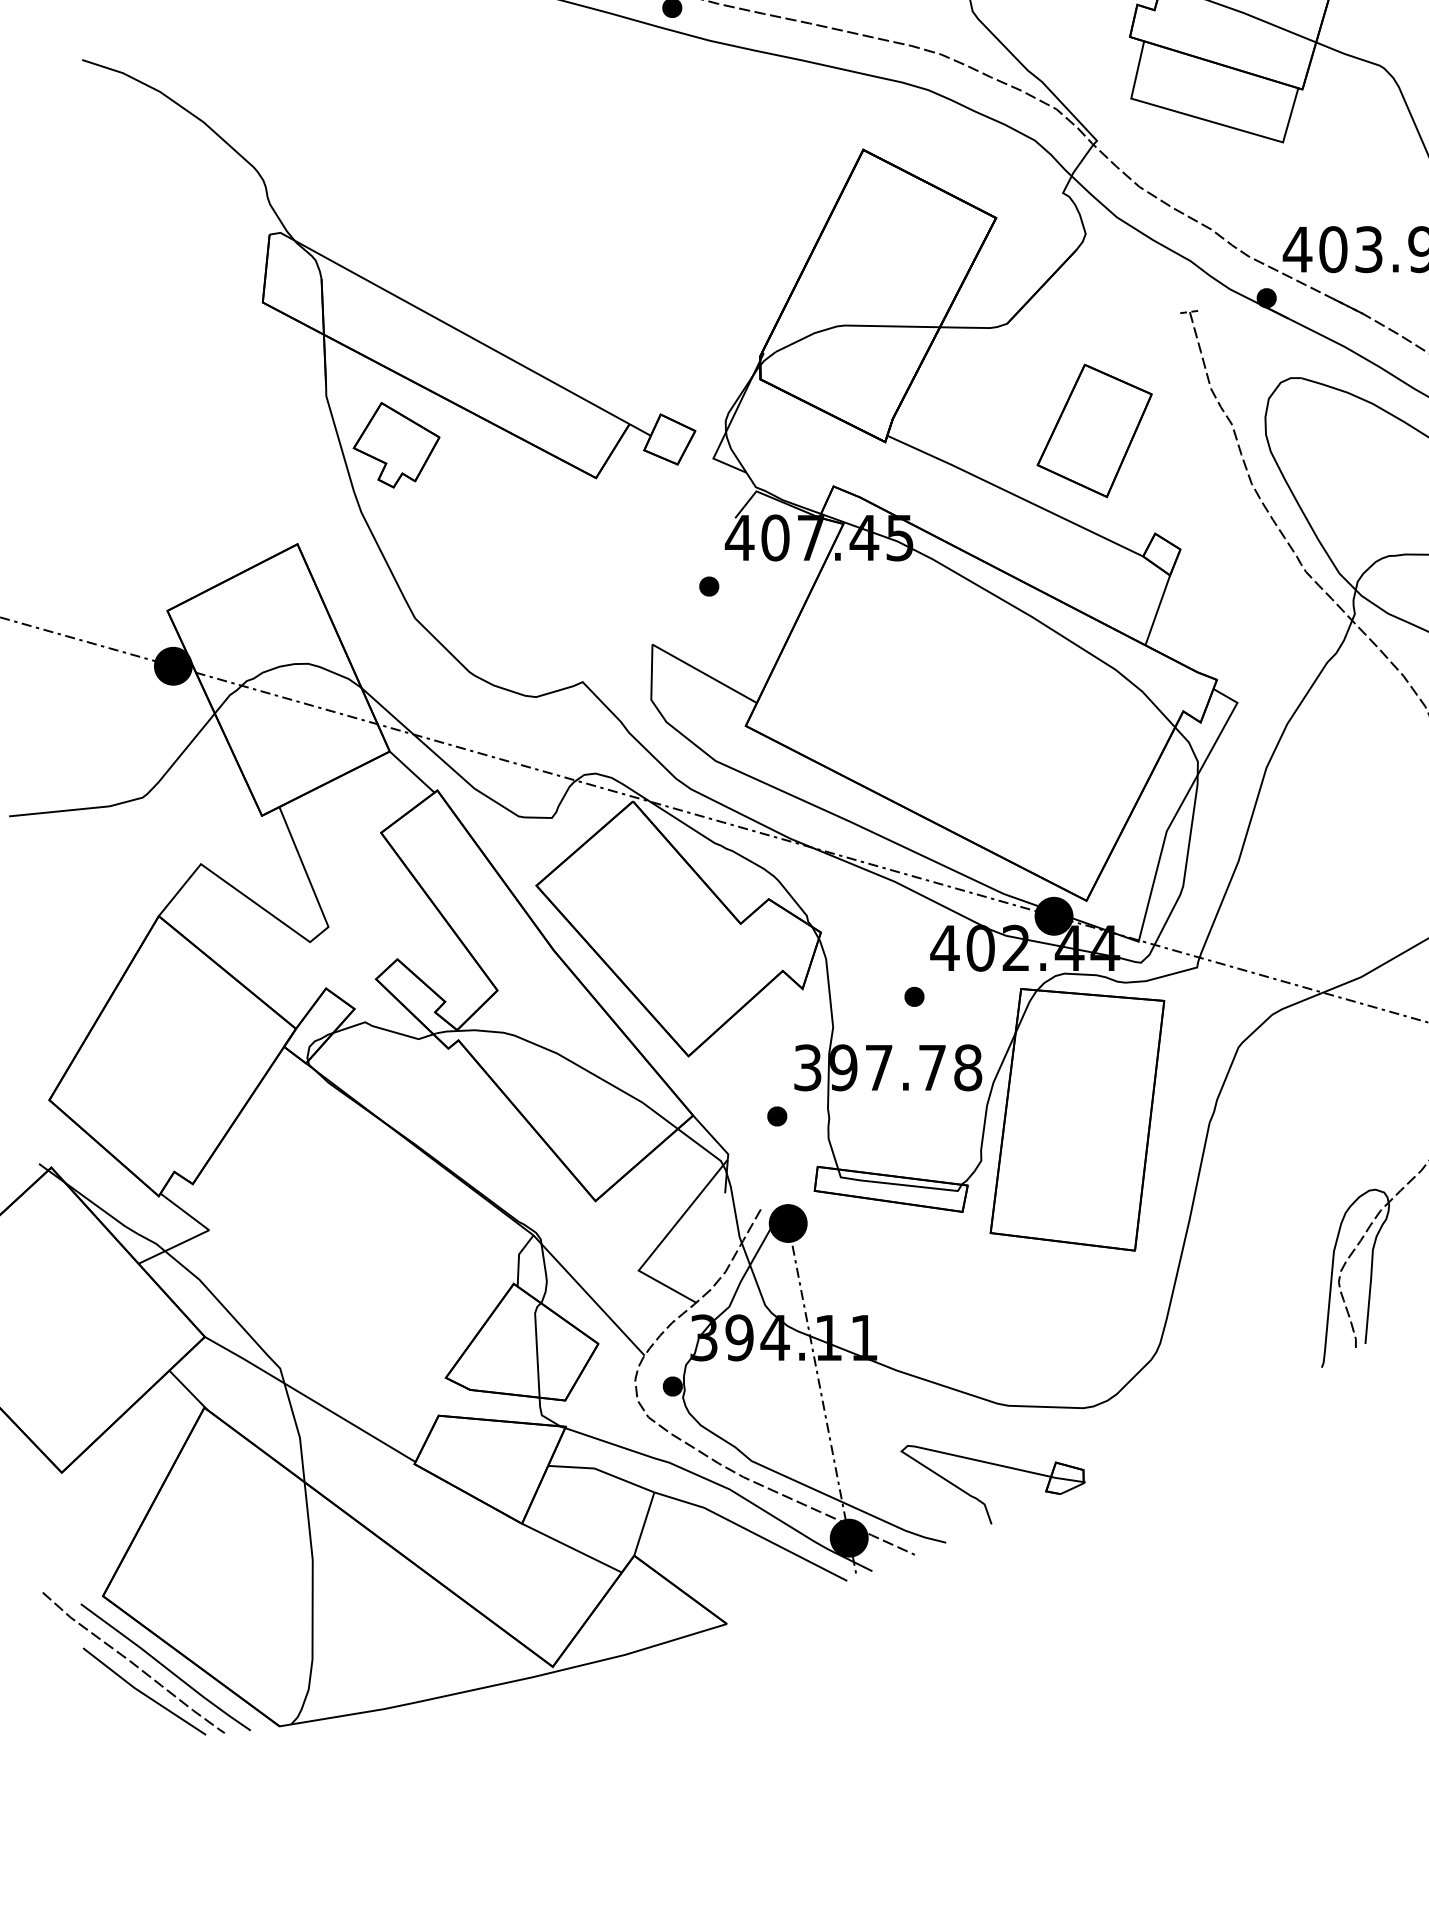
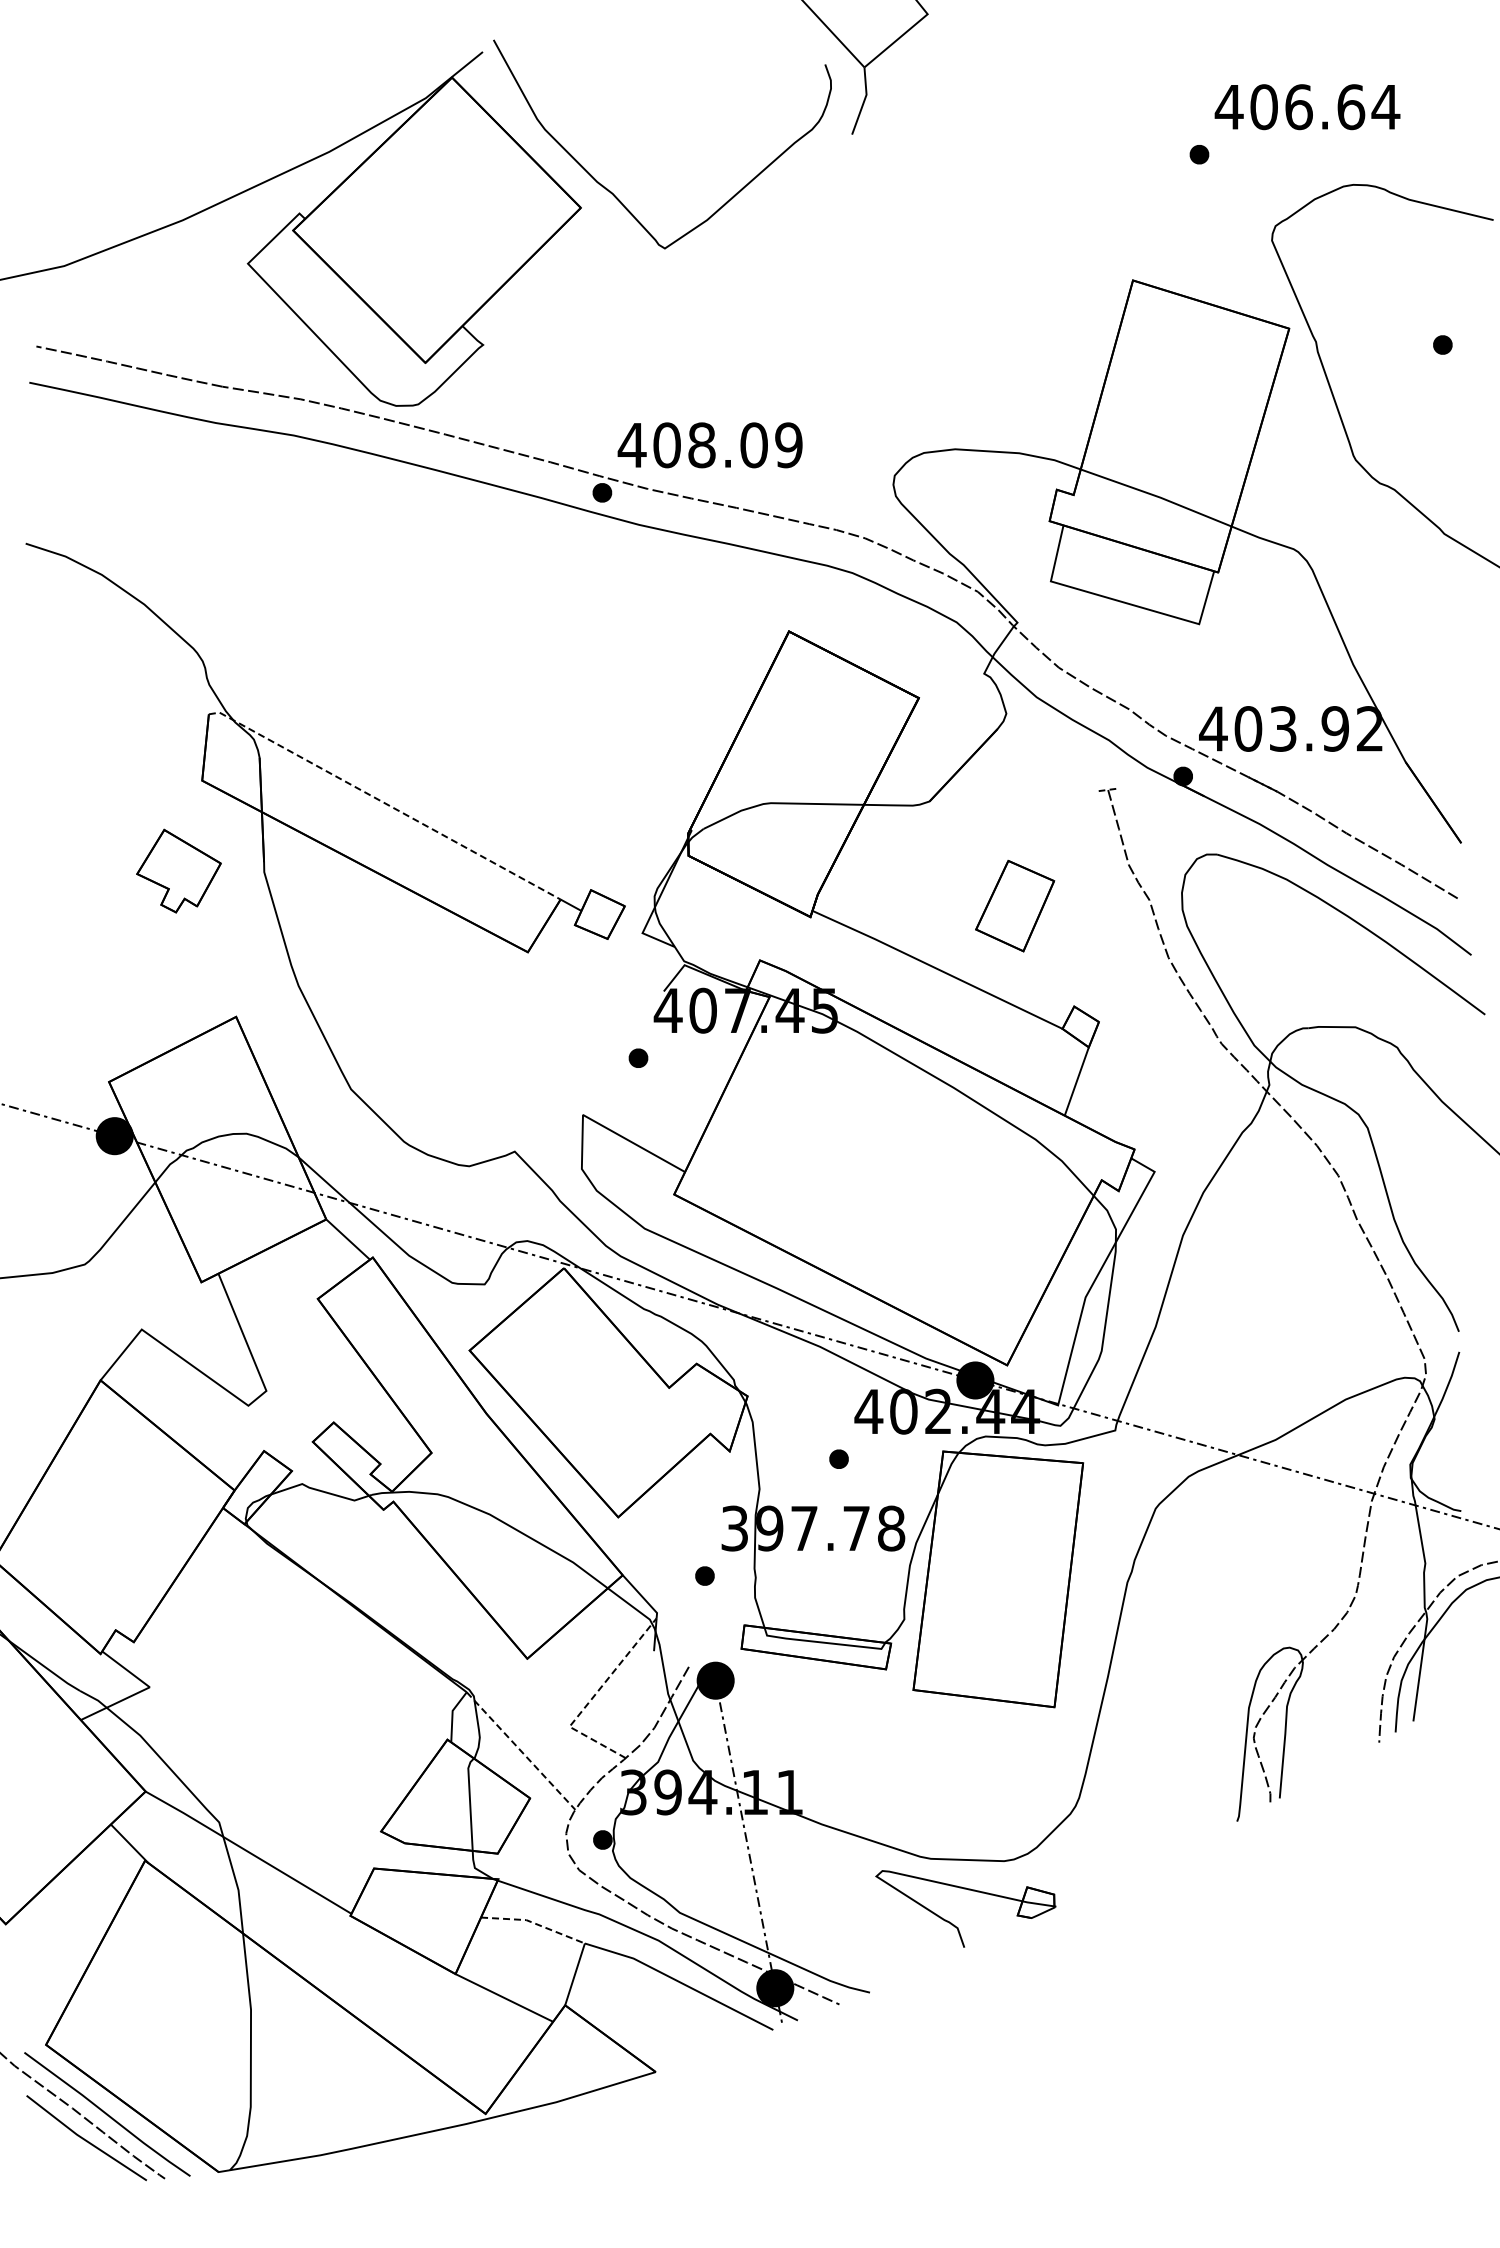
line: (450, 325) -> (385, 803), solid -> dashed
part: (1094, 430) -> (1014, 905), size x0.7
part: (396, 444) -> (178, 870), moved
line: (662, 1241) -> (592, 1698), solid -> dashed
line: (589, 1295) -> (521, 1751), solid -> dashed
part: (995, 1465) -> (968, 1890), moved
line: (602, 1471) -> (534, 1923), solid -> dashed

